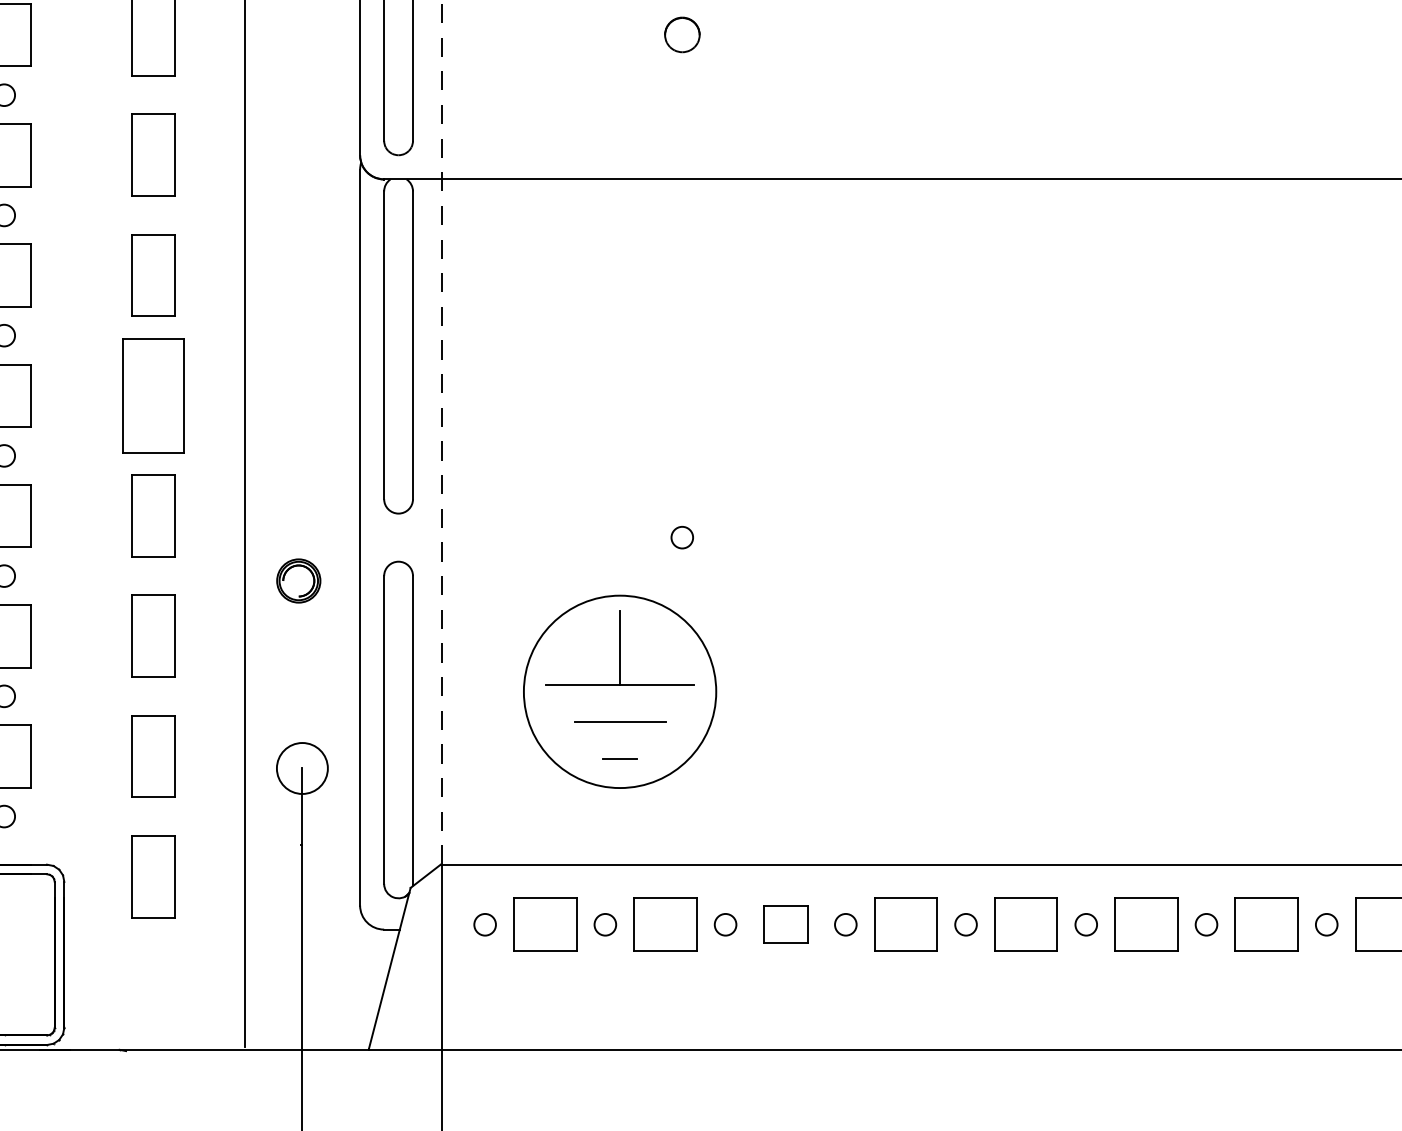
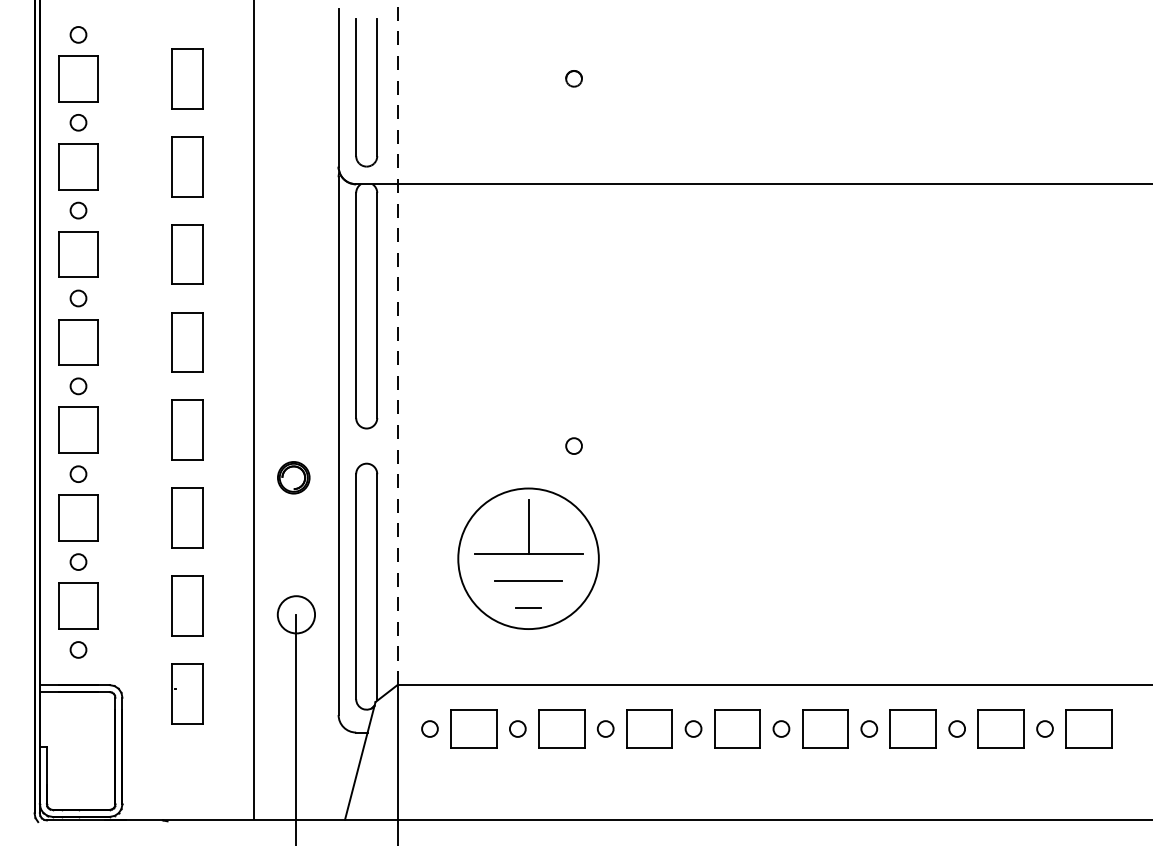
part: (681, 34) -> (573, 78), size x0.62
part: (153, 395) -> (187, 342), size x0.71
part: (785, 924) -> (649, 728), size x1.43

